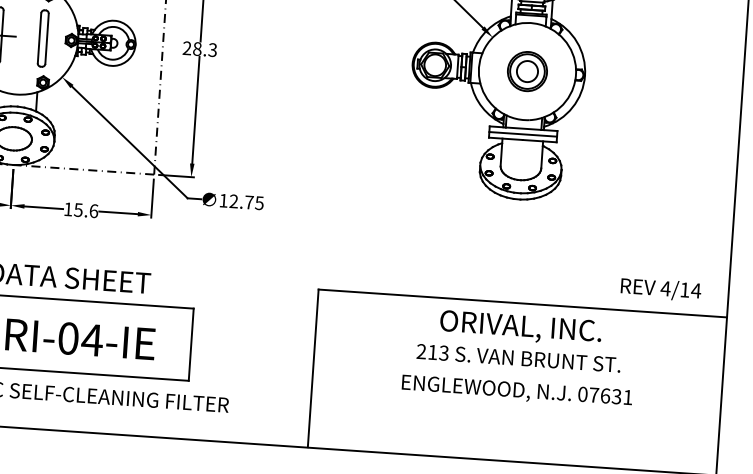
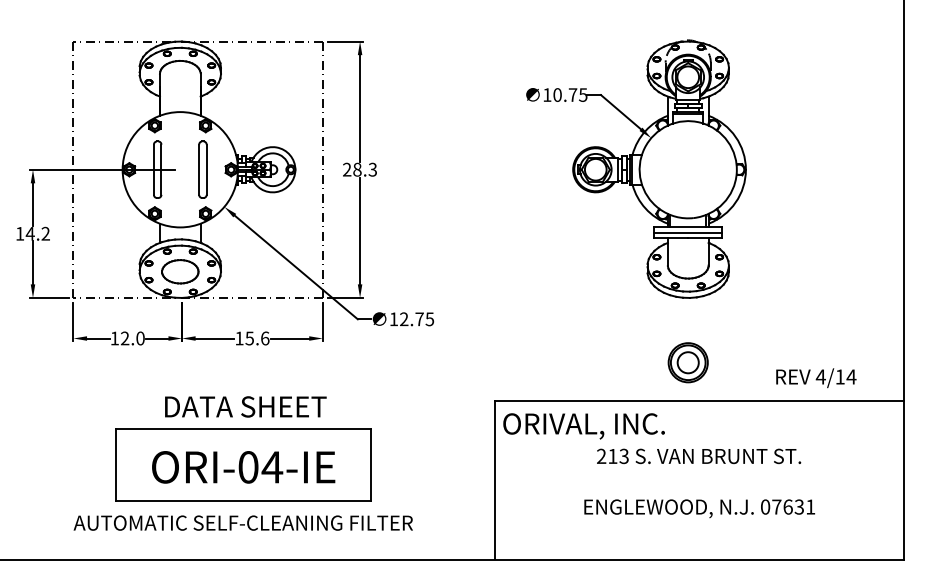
part: (526, 71) -> (687, 362), moved
text: (661, 289) -> (816, 378), moved
text: (520, 328) -> (583, 426), moved
text: (516, 391) -> (699, 508), moved

